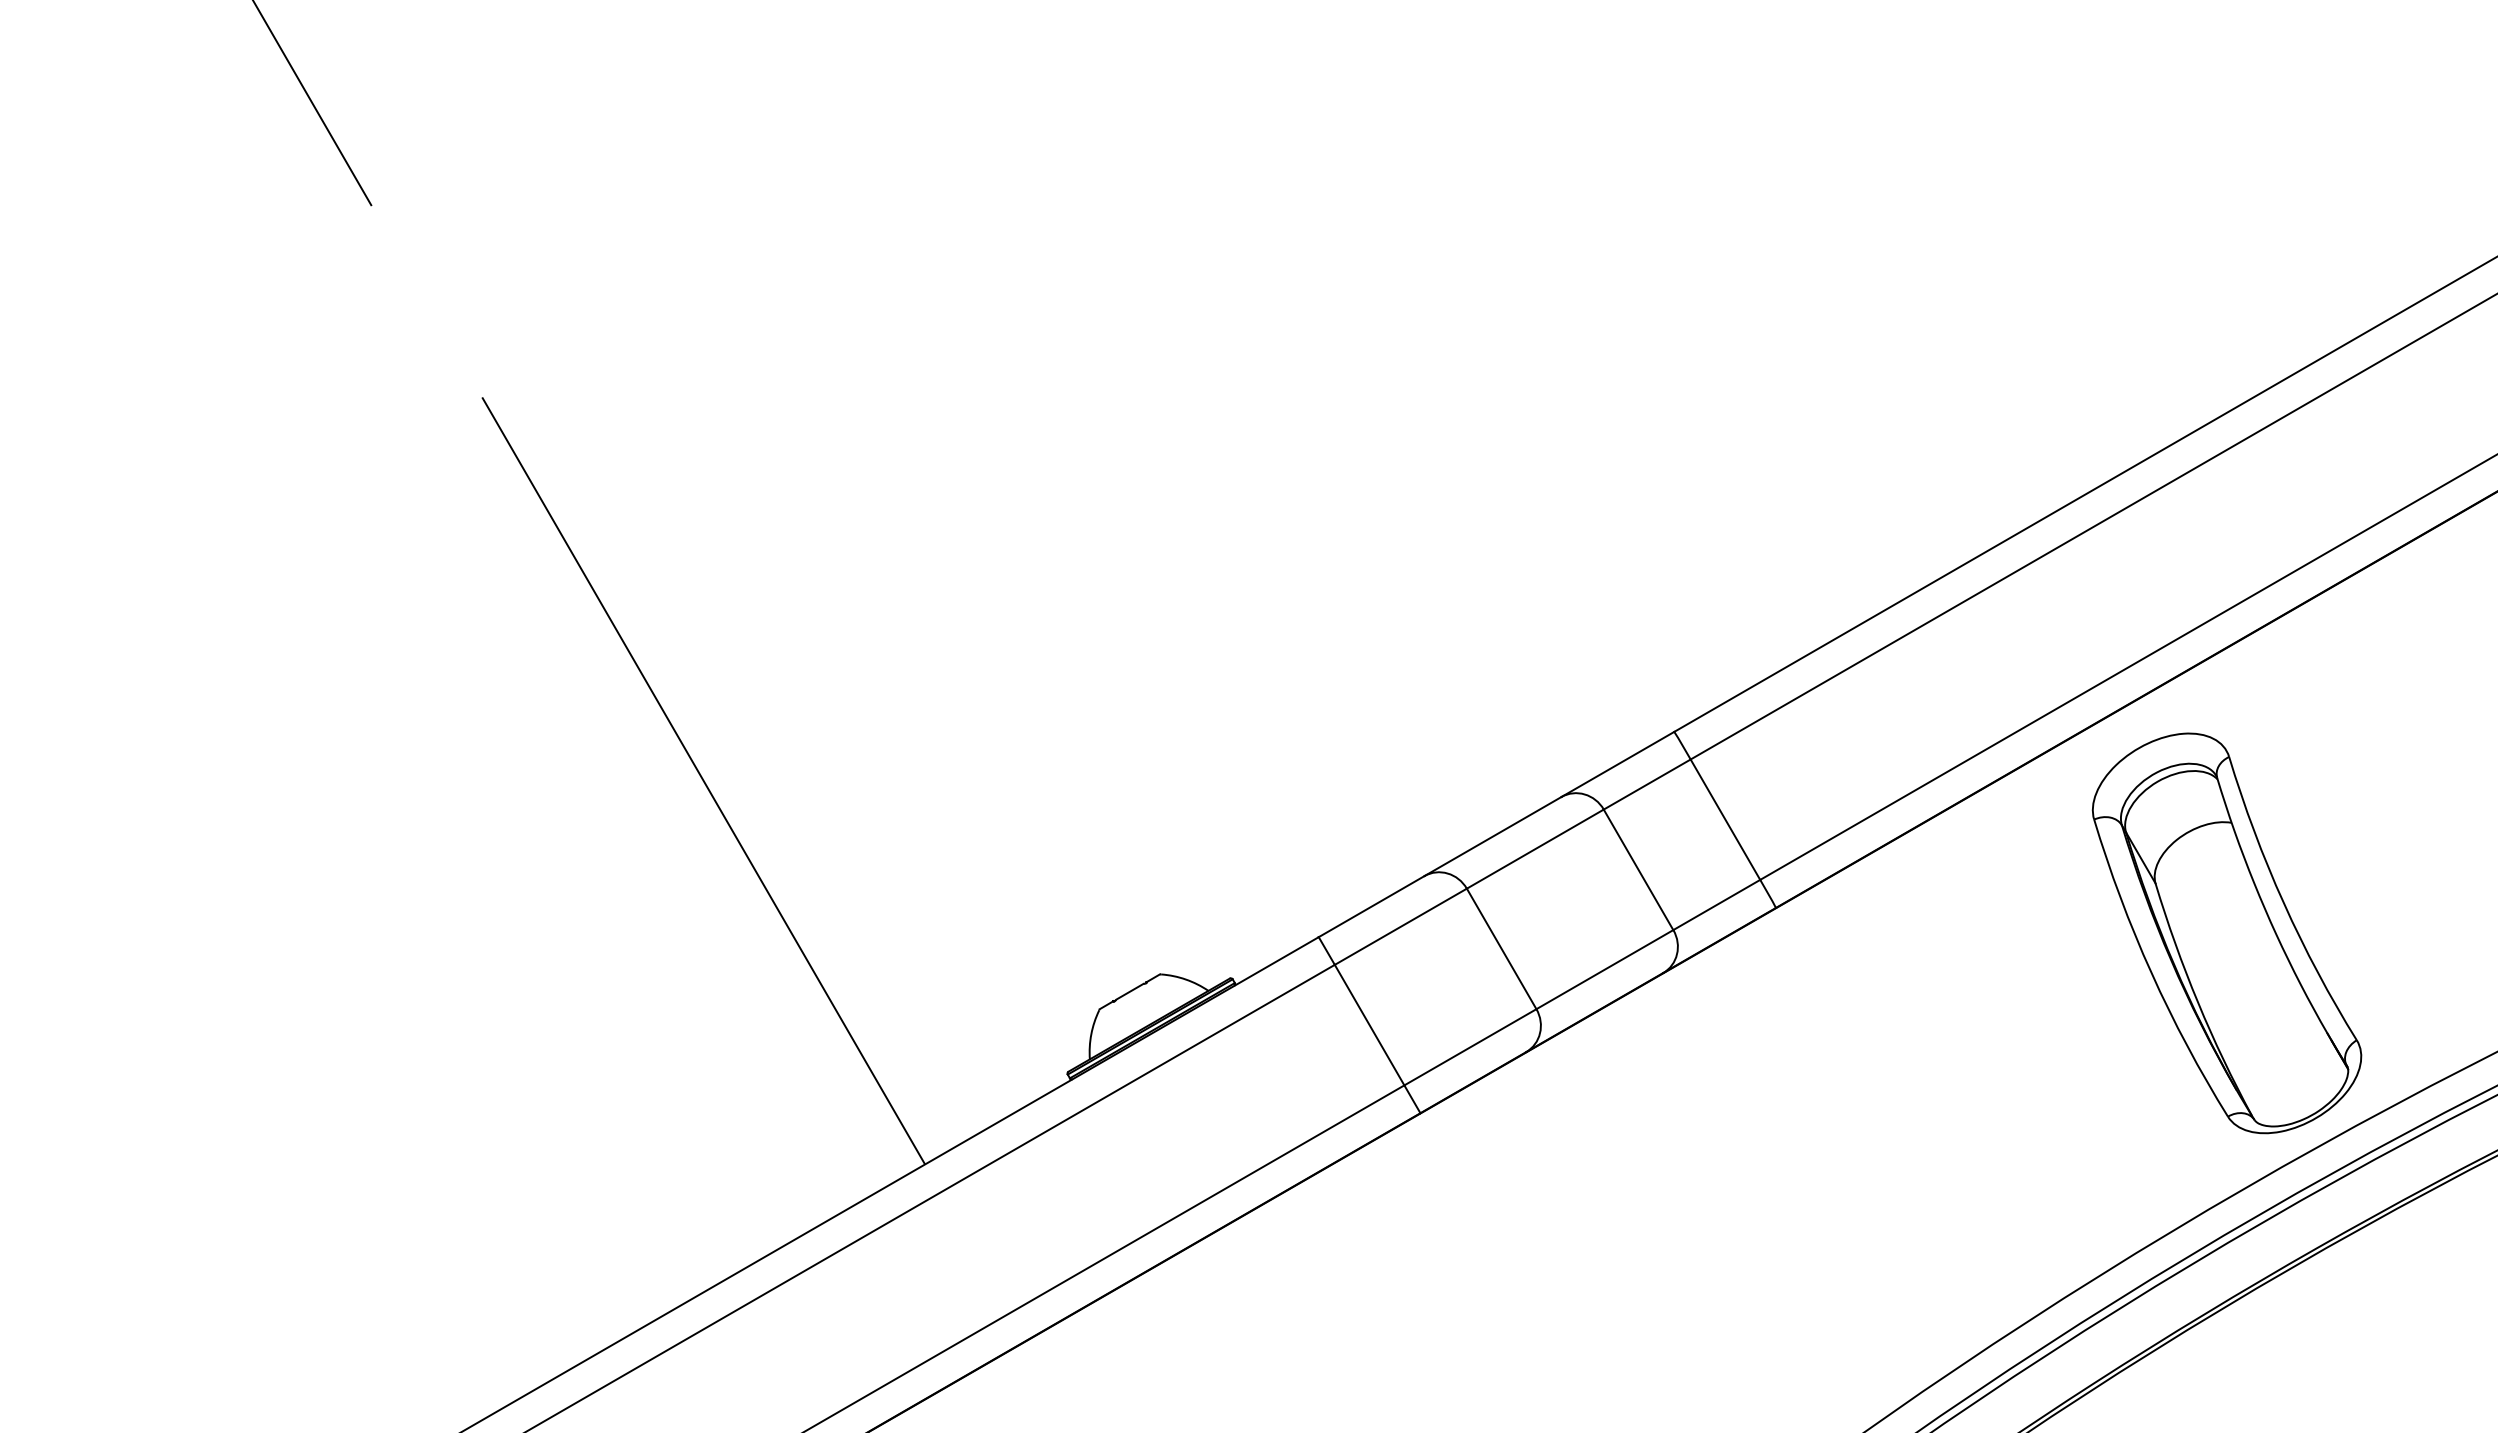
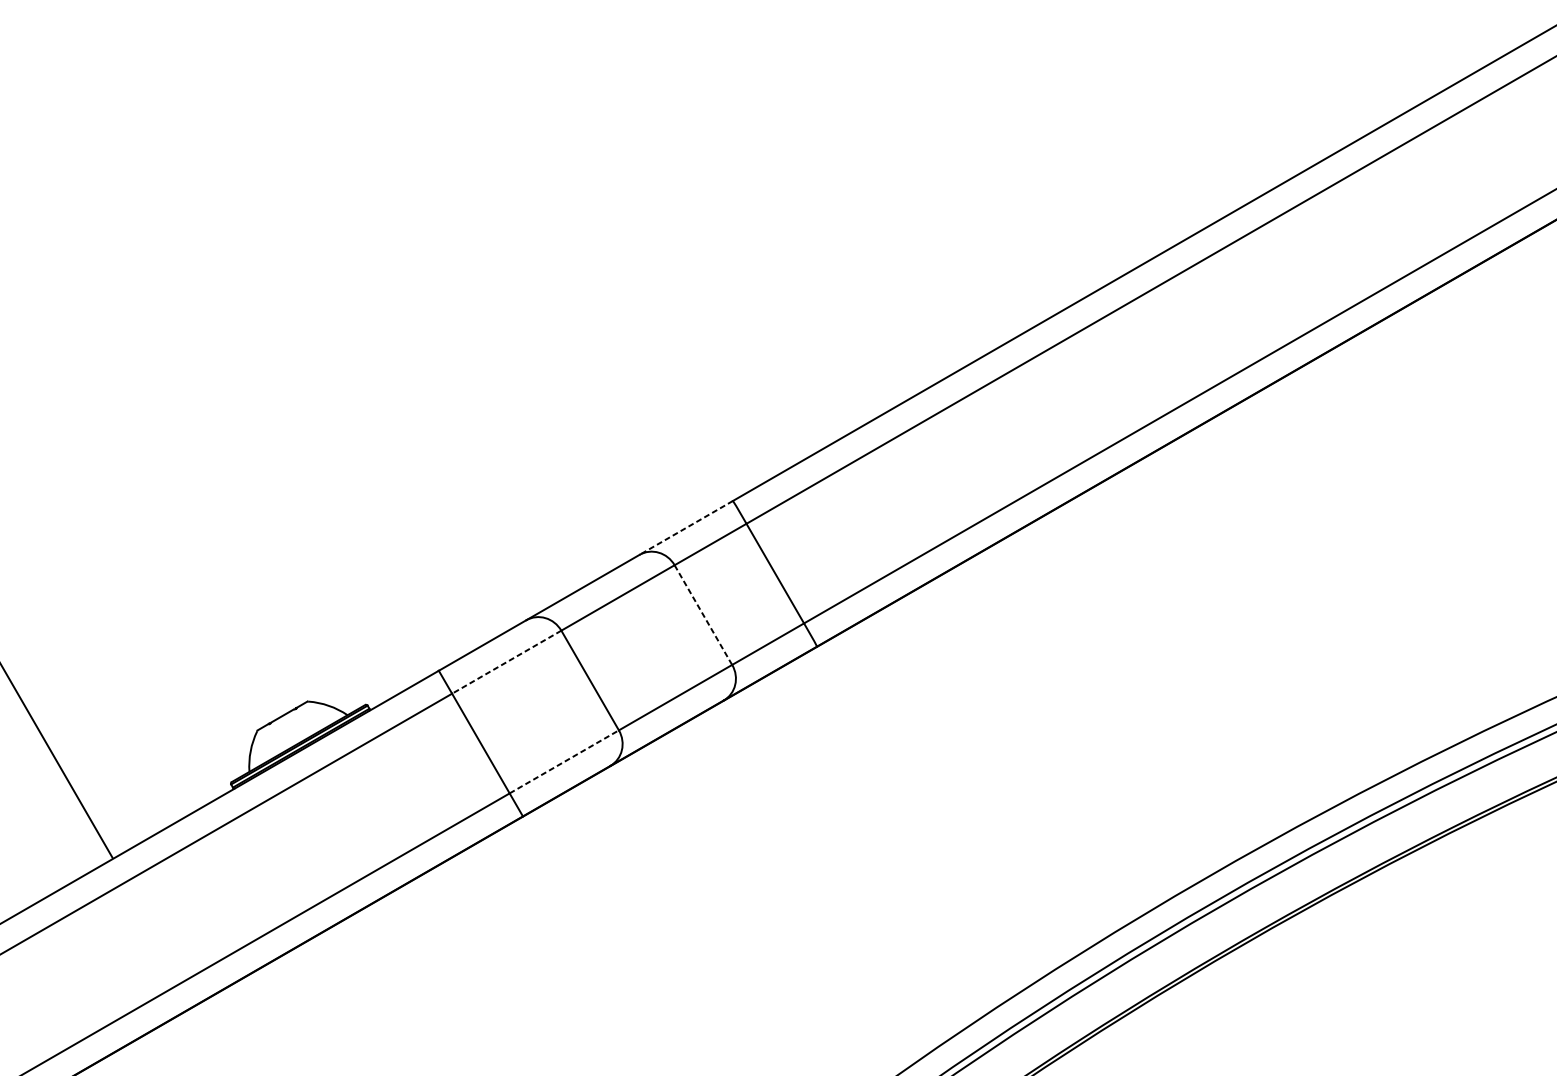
line: (1617, 764) -> (685, 527), solid -> dashed
line: (1638, 869) -> (703, 614), solid -> dashed
line: (1400, 927) -> (506, 662), solid -> dashed
part: (2226, 933) -> (1189, 667), removed
line: (1470, 1047) -> (564, 762), solid -> dashed

